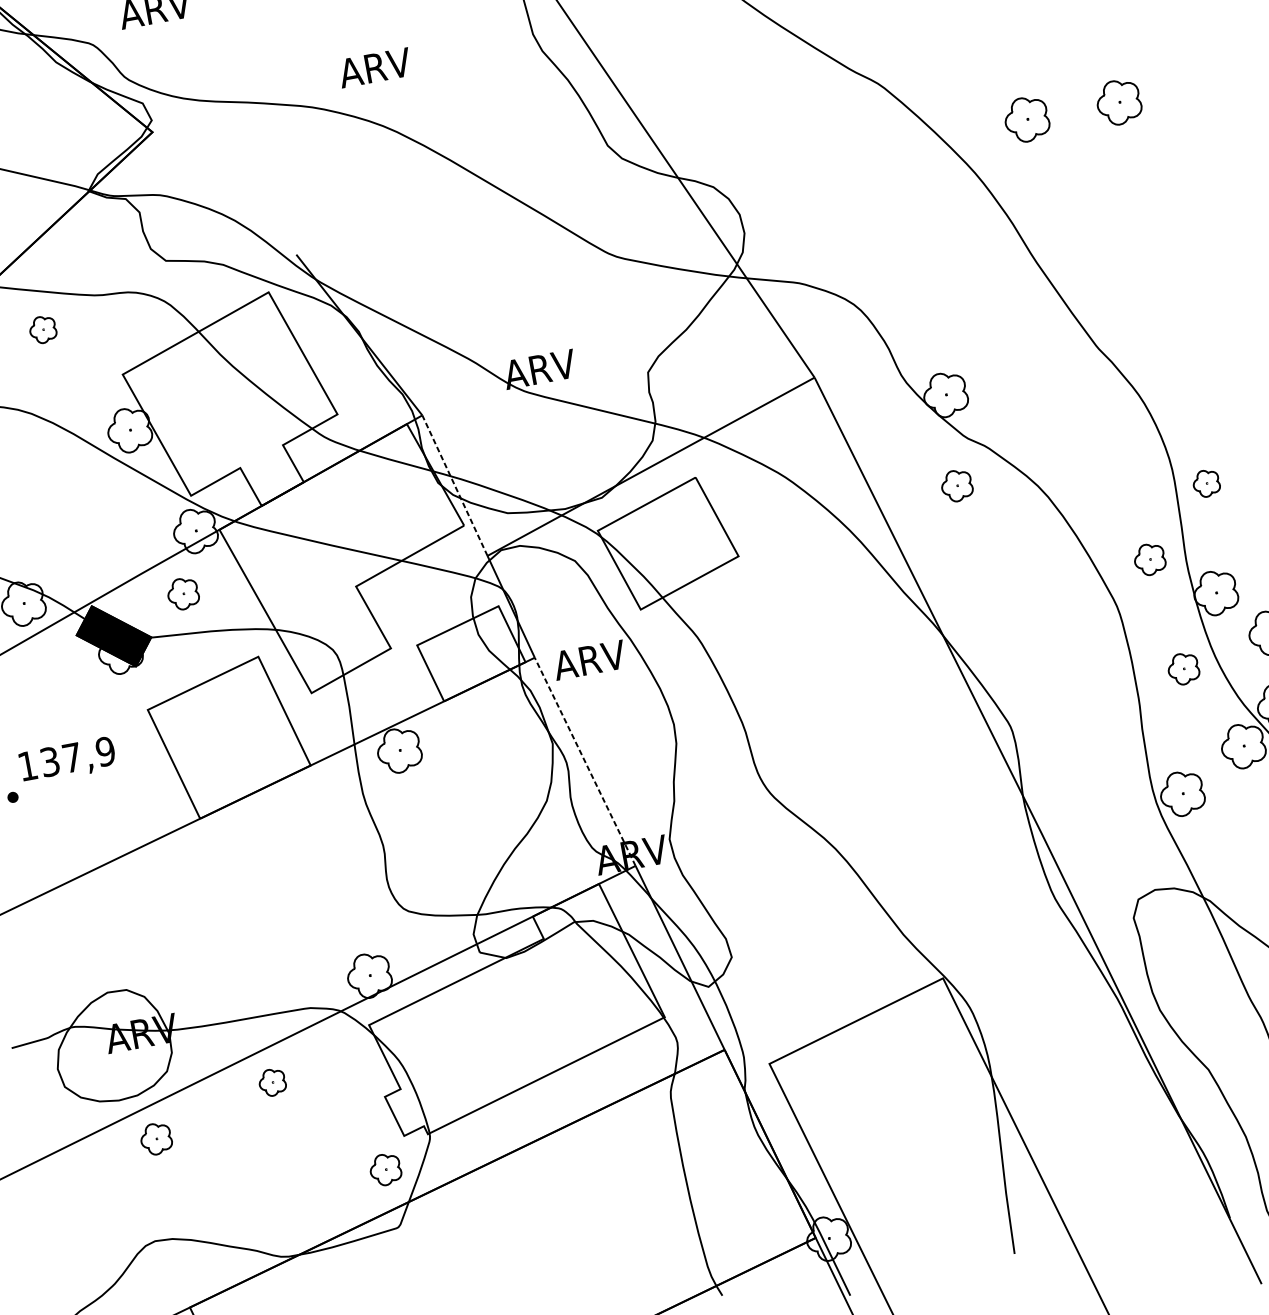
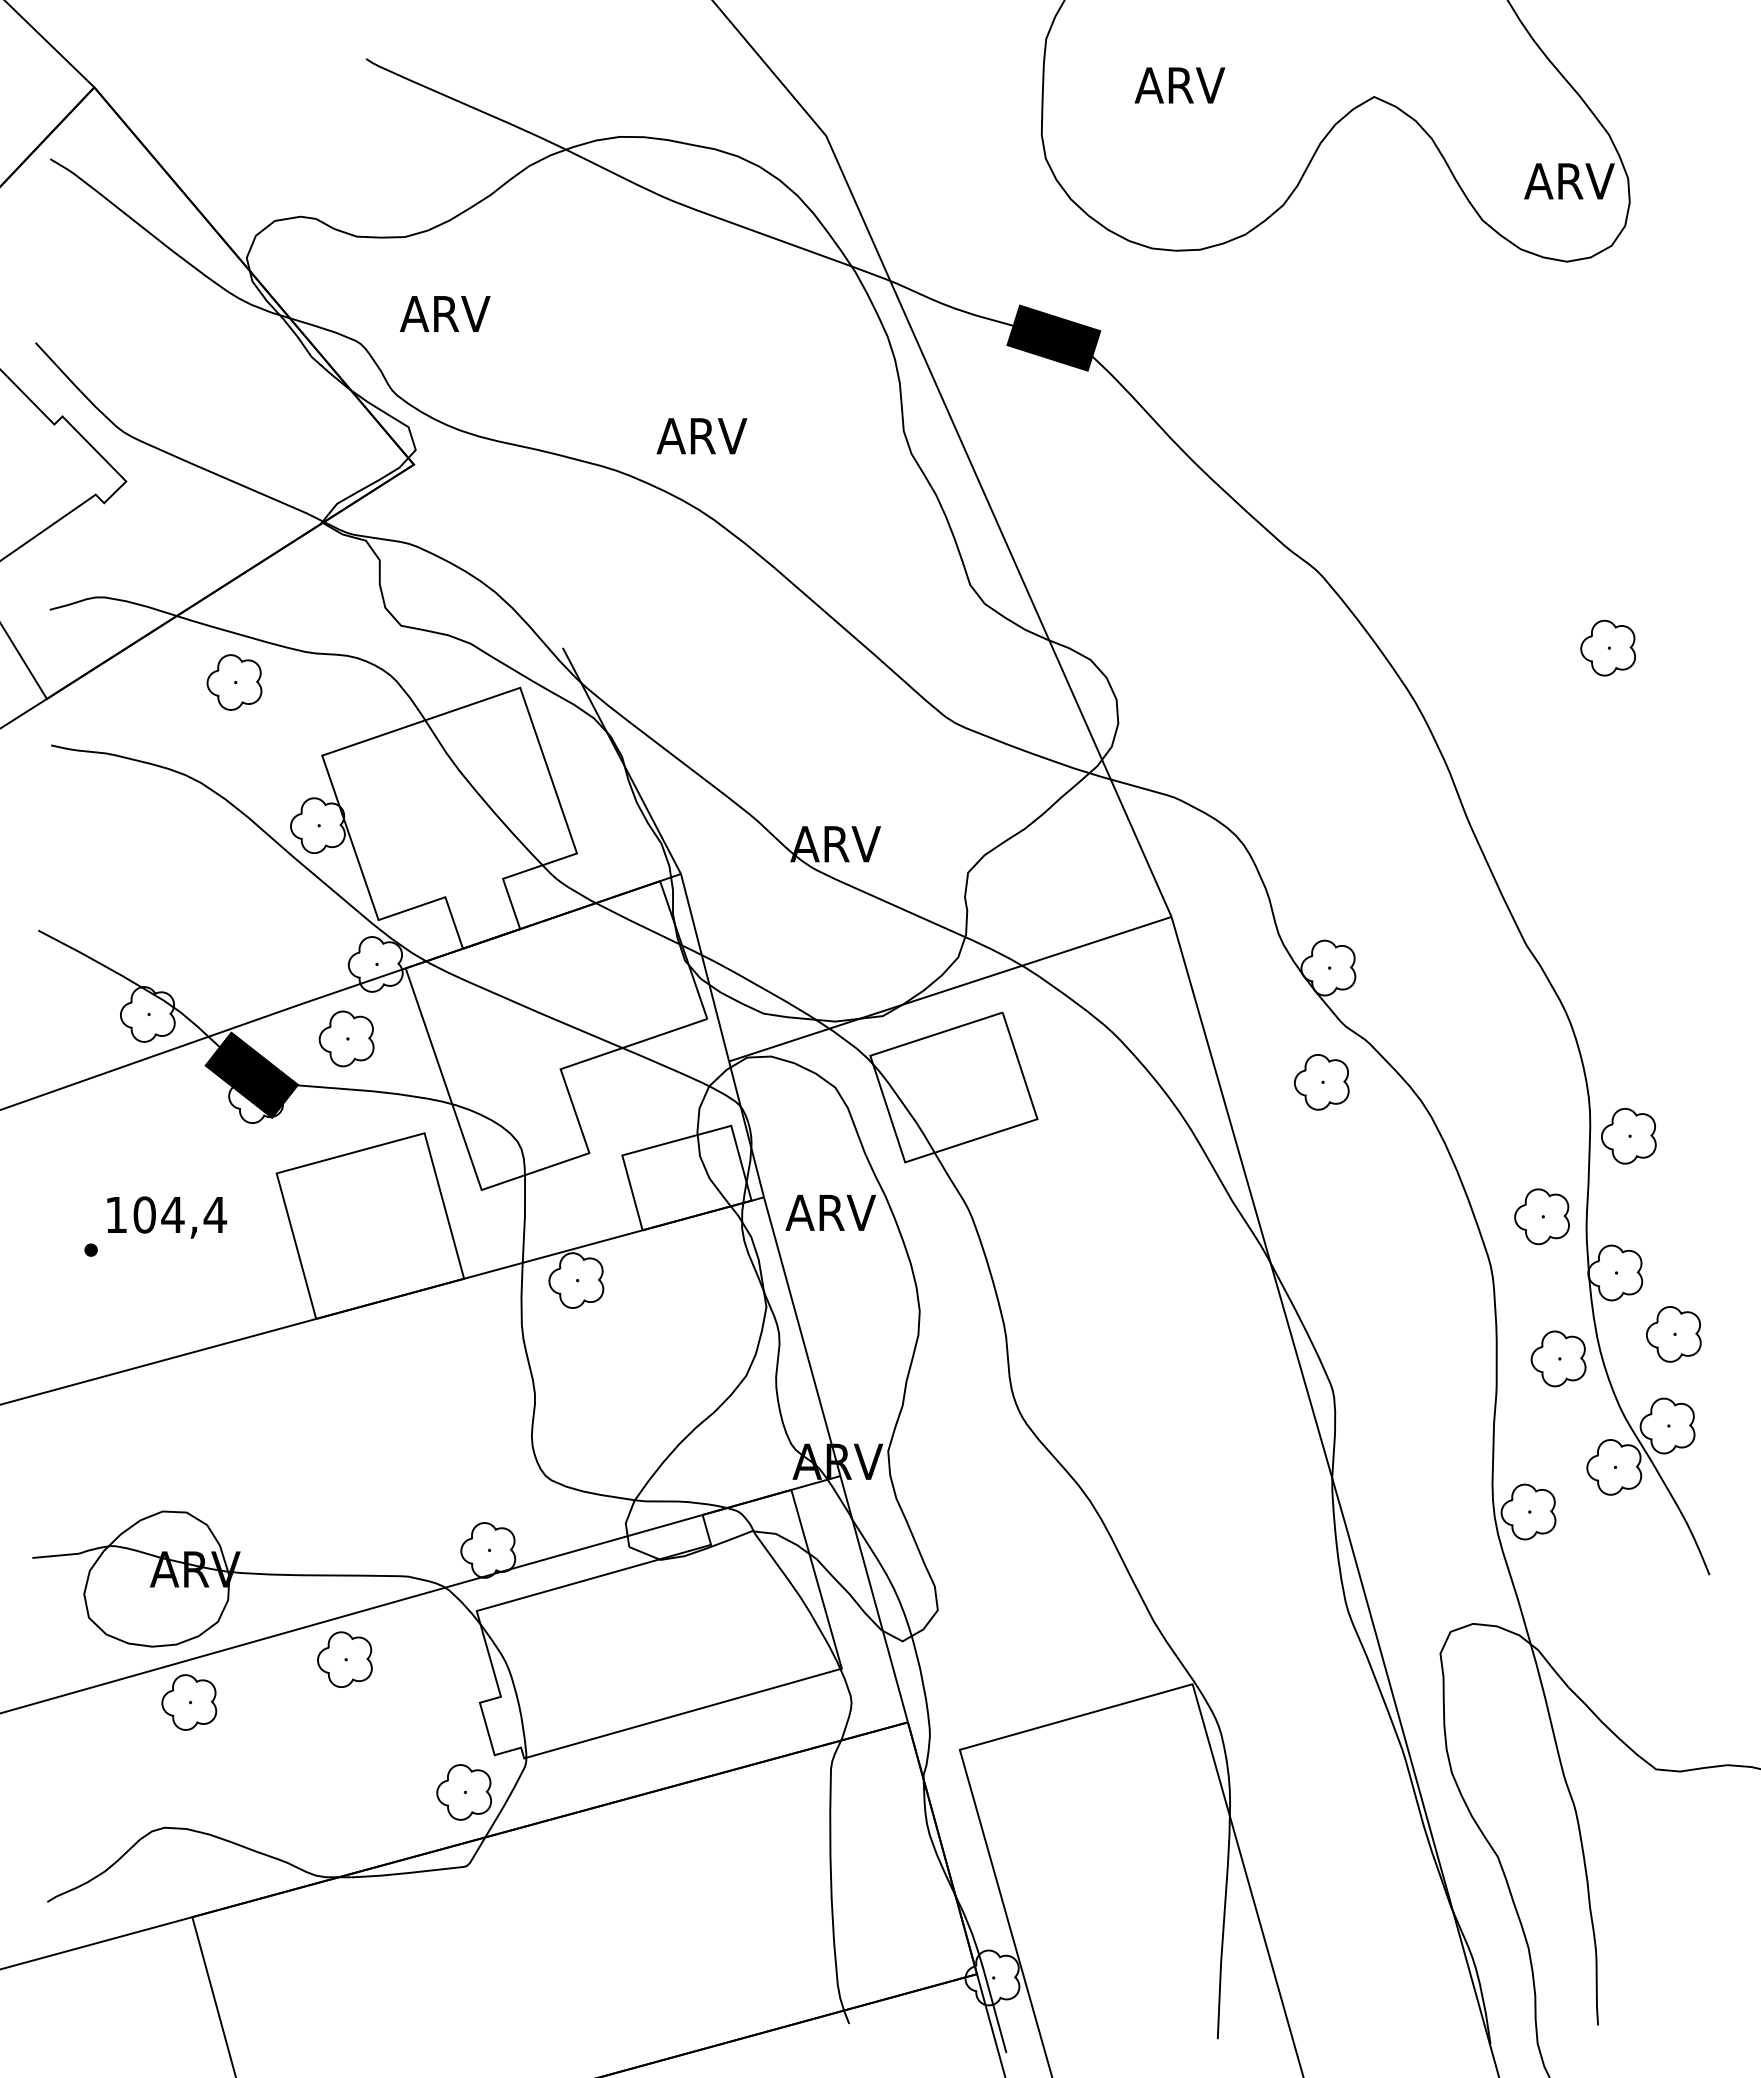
part: (1026, 119) -> (1490, 647), removed
part: (43, 329) -> (234, 682), size x1.67
part: (1206, 483) -> (1628, 1136), size x1.67
line: (455, 485) -> (705, 967), dashed -> solid
part: (956, 486) -> (1321, 1082), size x1.43
part: (1149, 559) -> (1541, 1216), size x1.43
part: (183, 593) -> (346, 1038), size x1.43
part: (1183, 668) -> (1558, 1358), size x1.43
text: (78, 756) -> (180, 1214), 137,9 -> 104,4
line: (585, 761) -> (802, 1336), dashed -> solid
part: (272, 1082) -> (344, 1659), size x1.67
part: (156, 1139) -> (189, 1702), size x1.43
part: (385, 1169) -> (463, 1792), size x1.43

